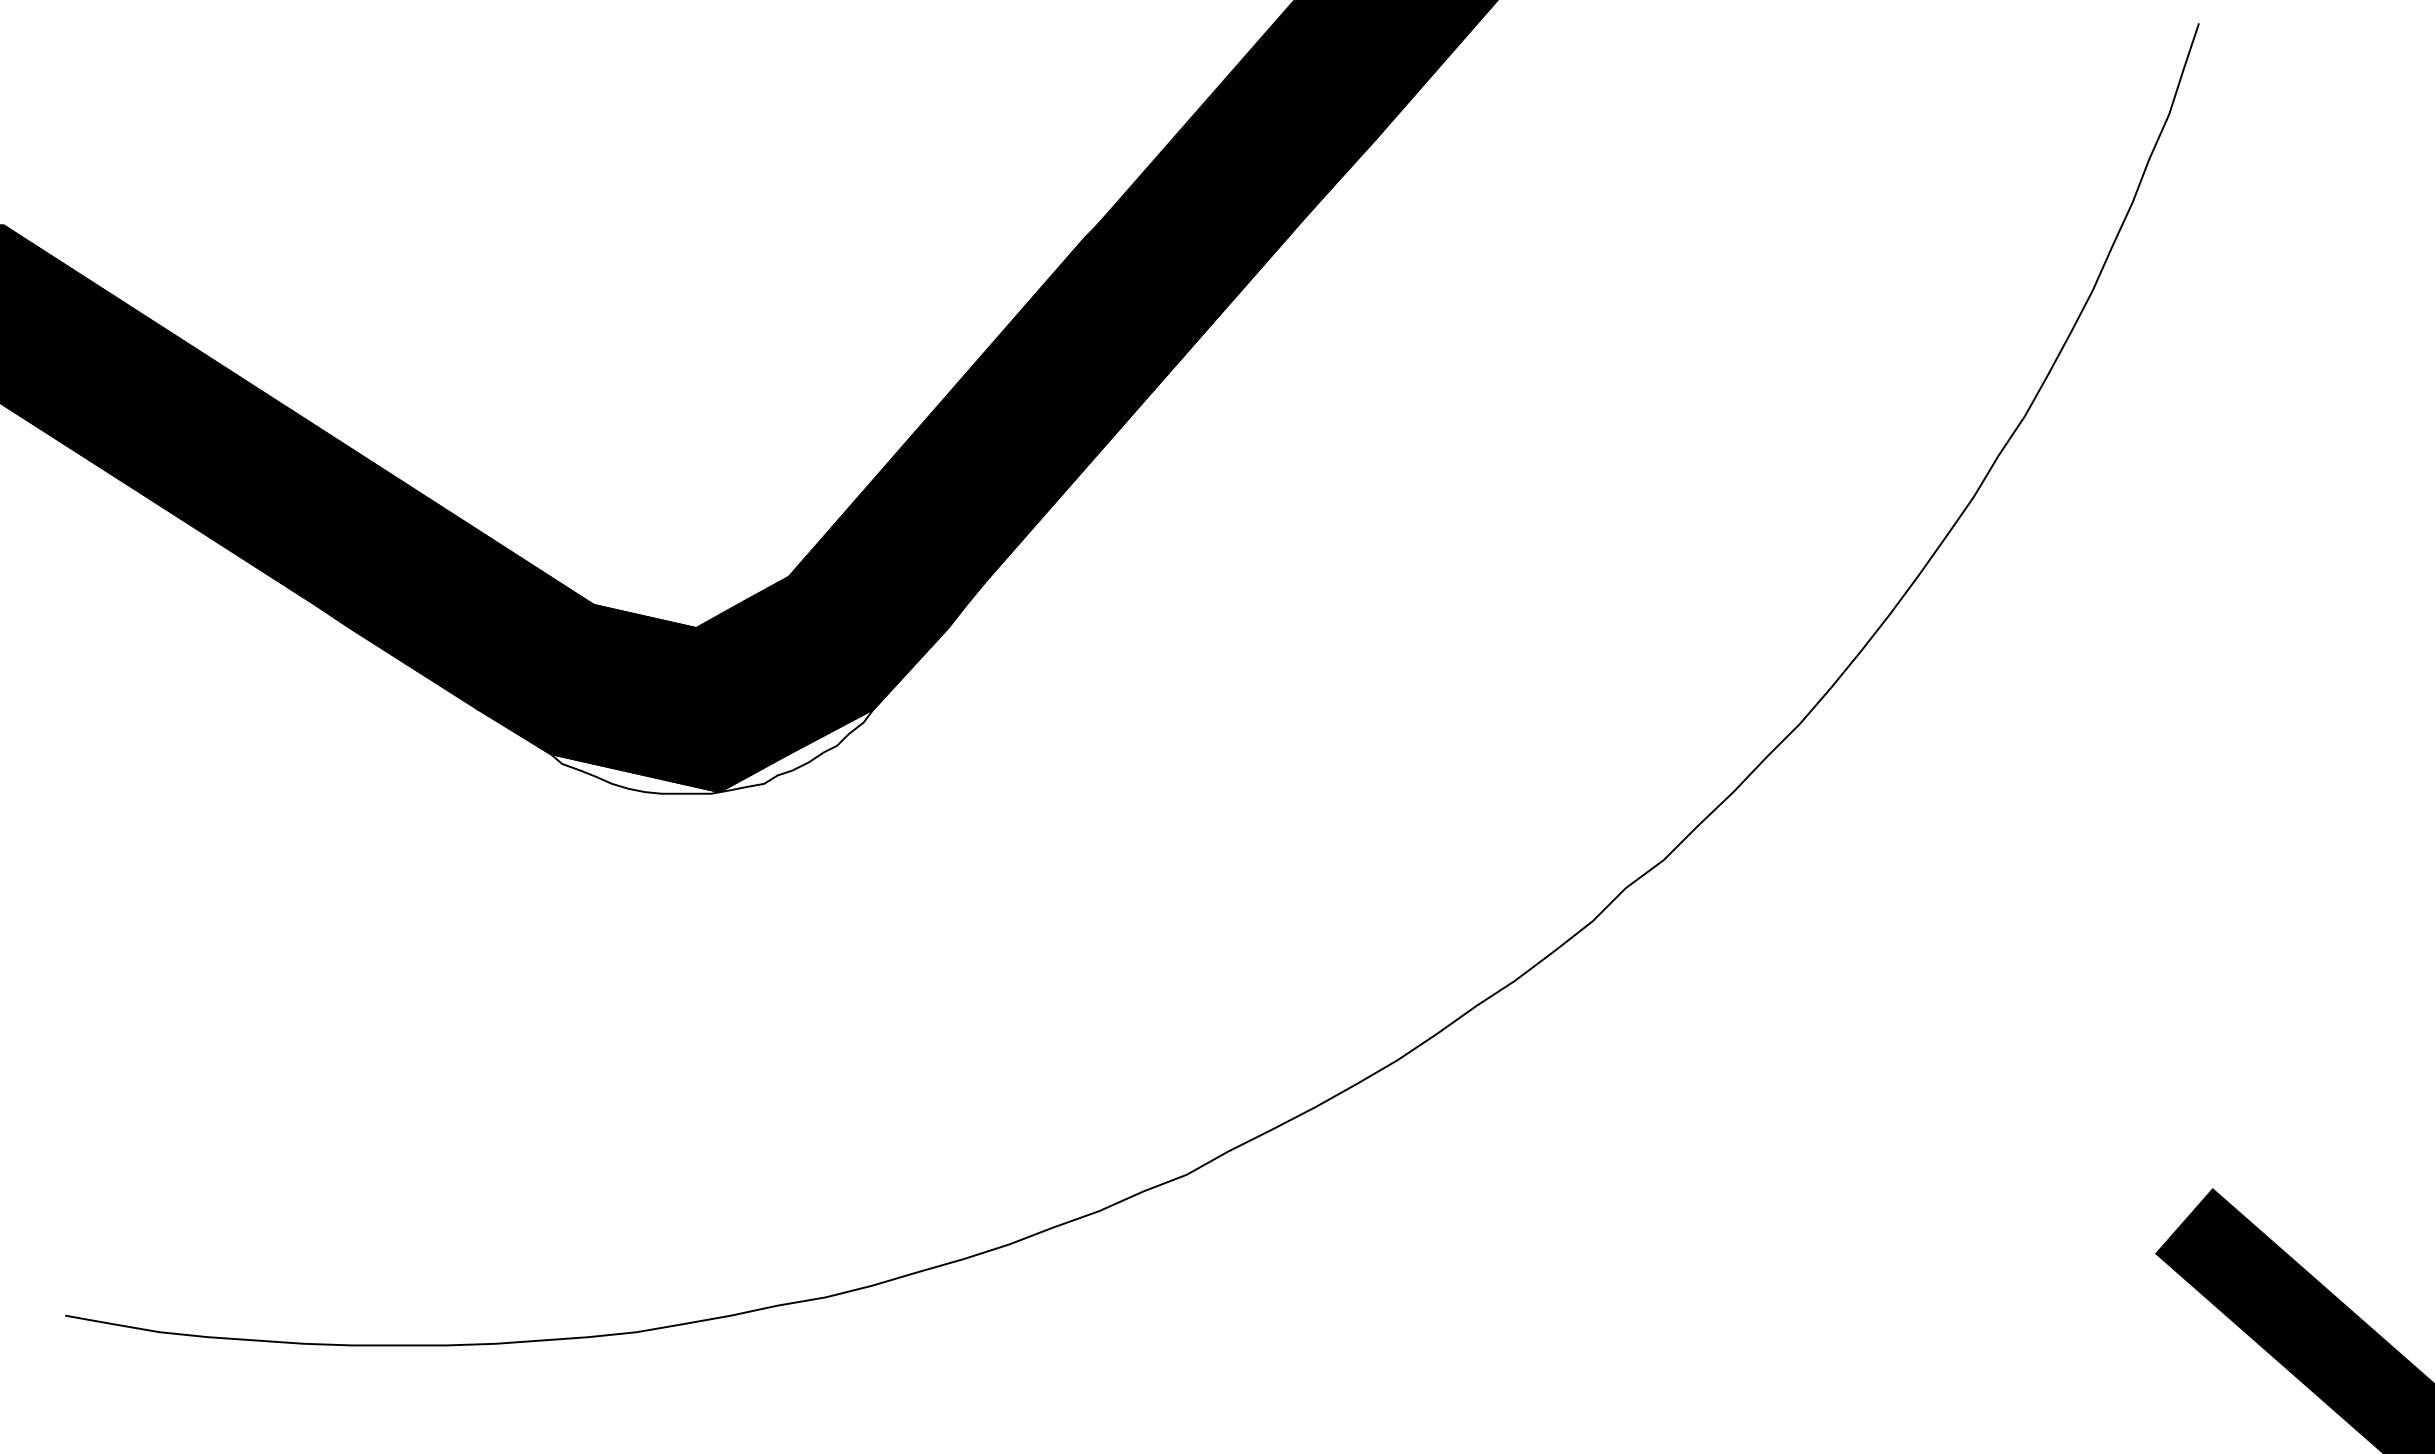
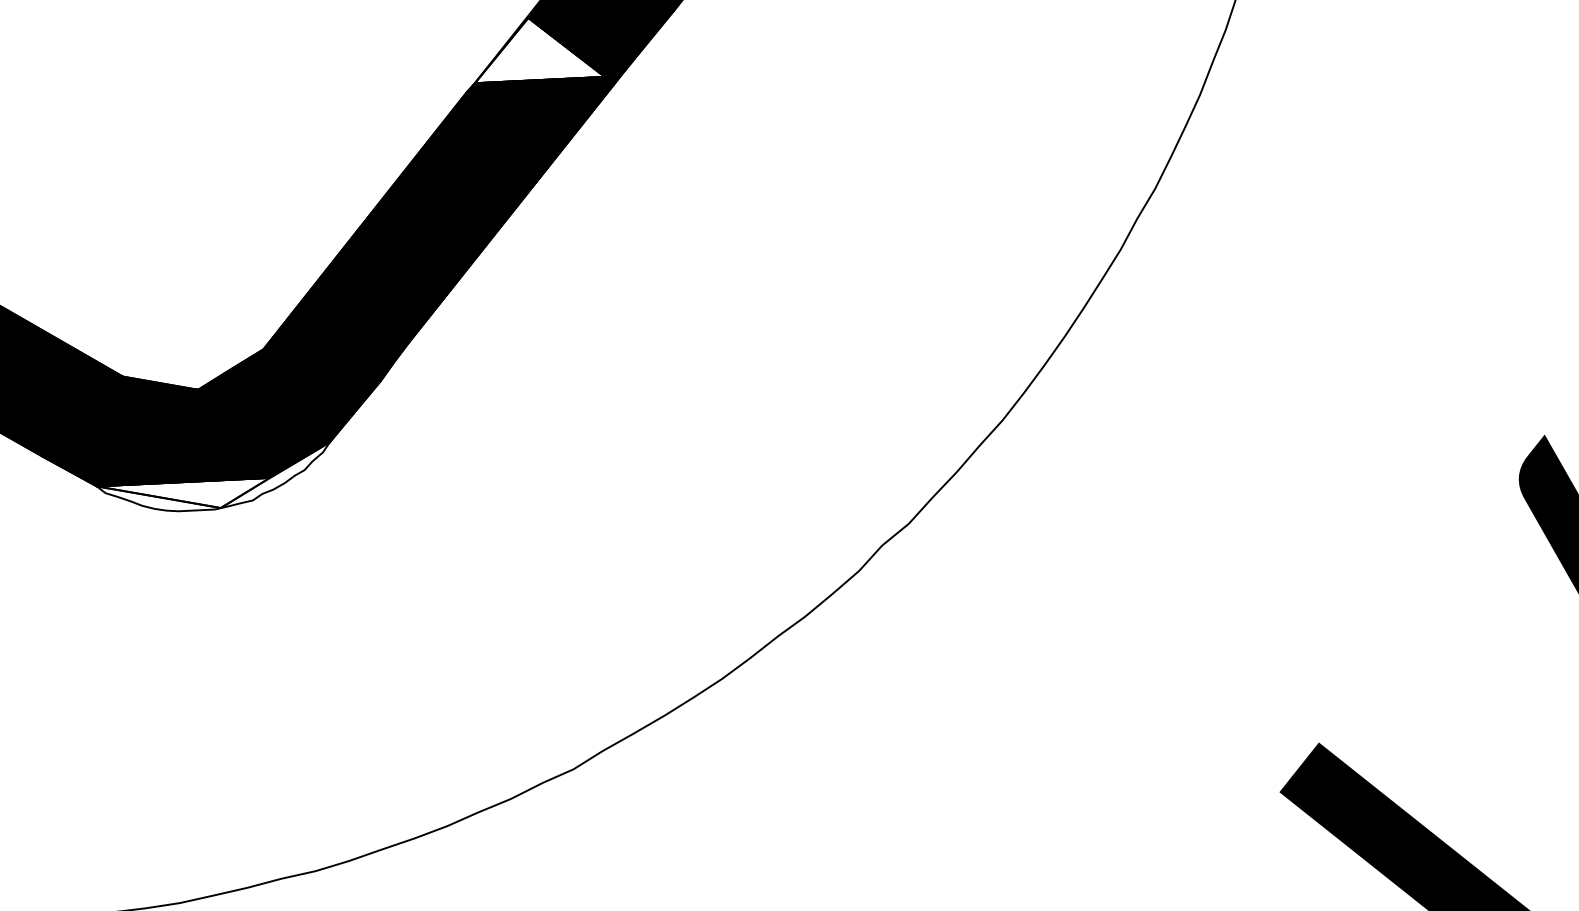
fill: (1186, 182) -> (538, 48), removed
fill: (669, 773) -> (183, 496), removed

